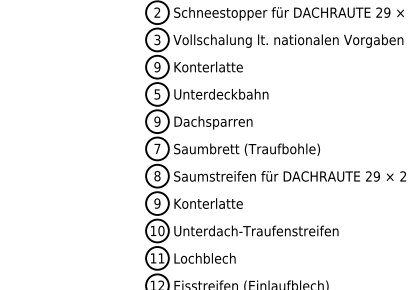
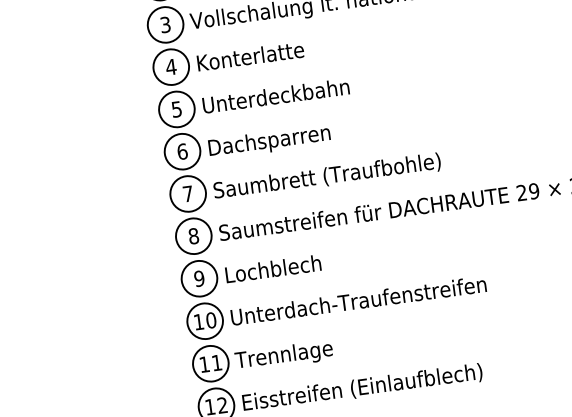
text: (157, 67) -> (171, 67), 9 -> 4
text: (157, 121) -> (182, 151), 9 -> 6
text: (208, 203) -> (278, 268), Konterlatte -> Lochblech
text: (204, 259) -> (284, 355), Lochblech -> Trennlage

